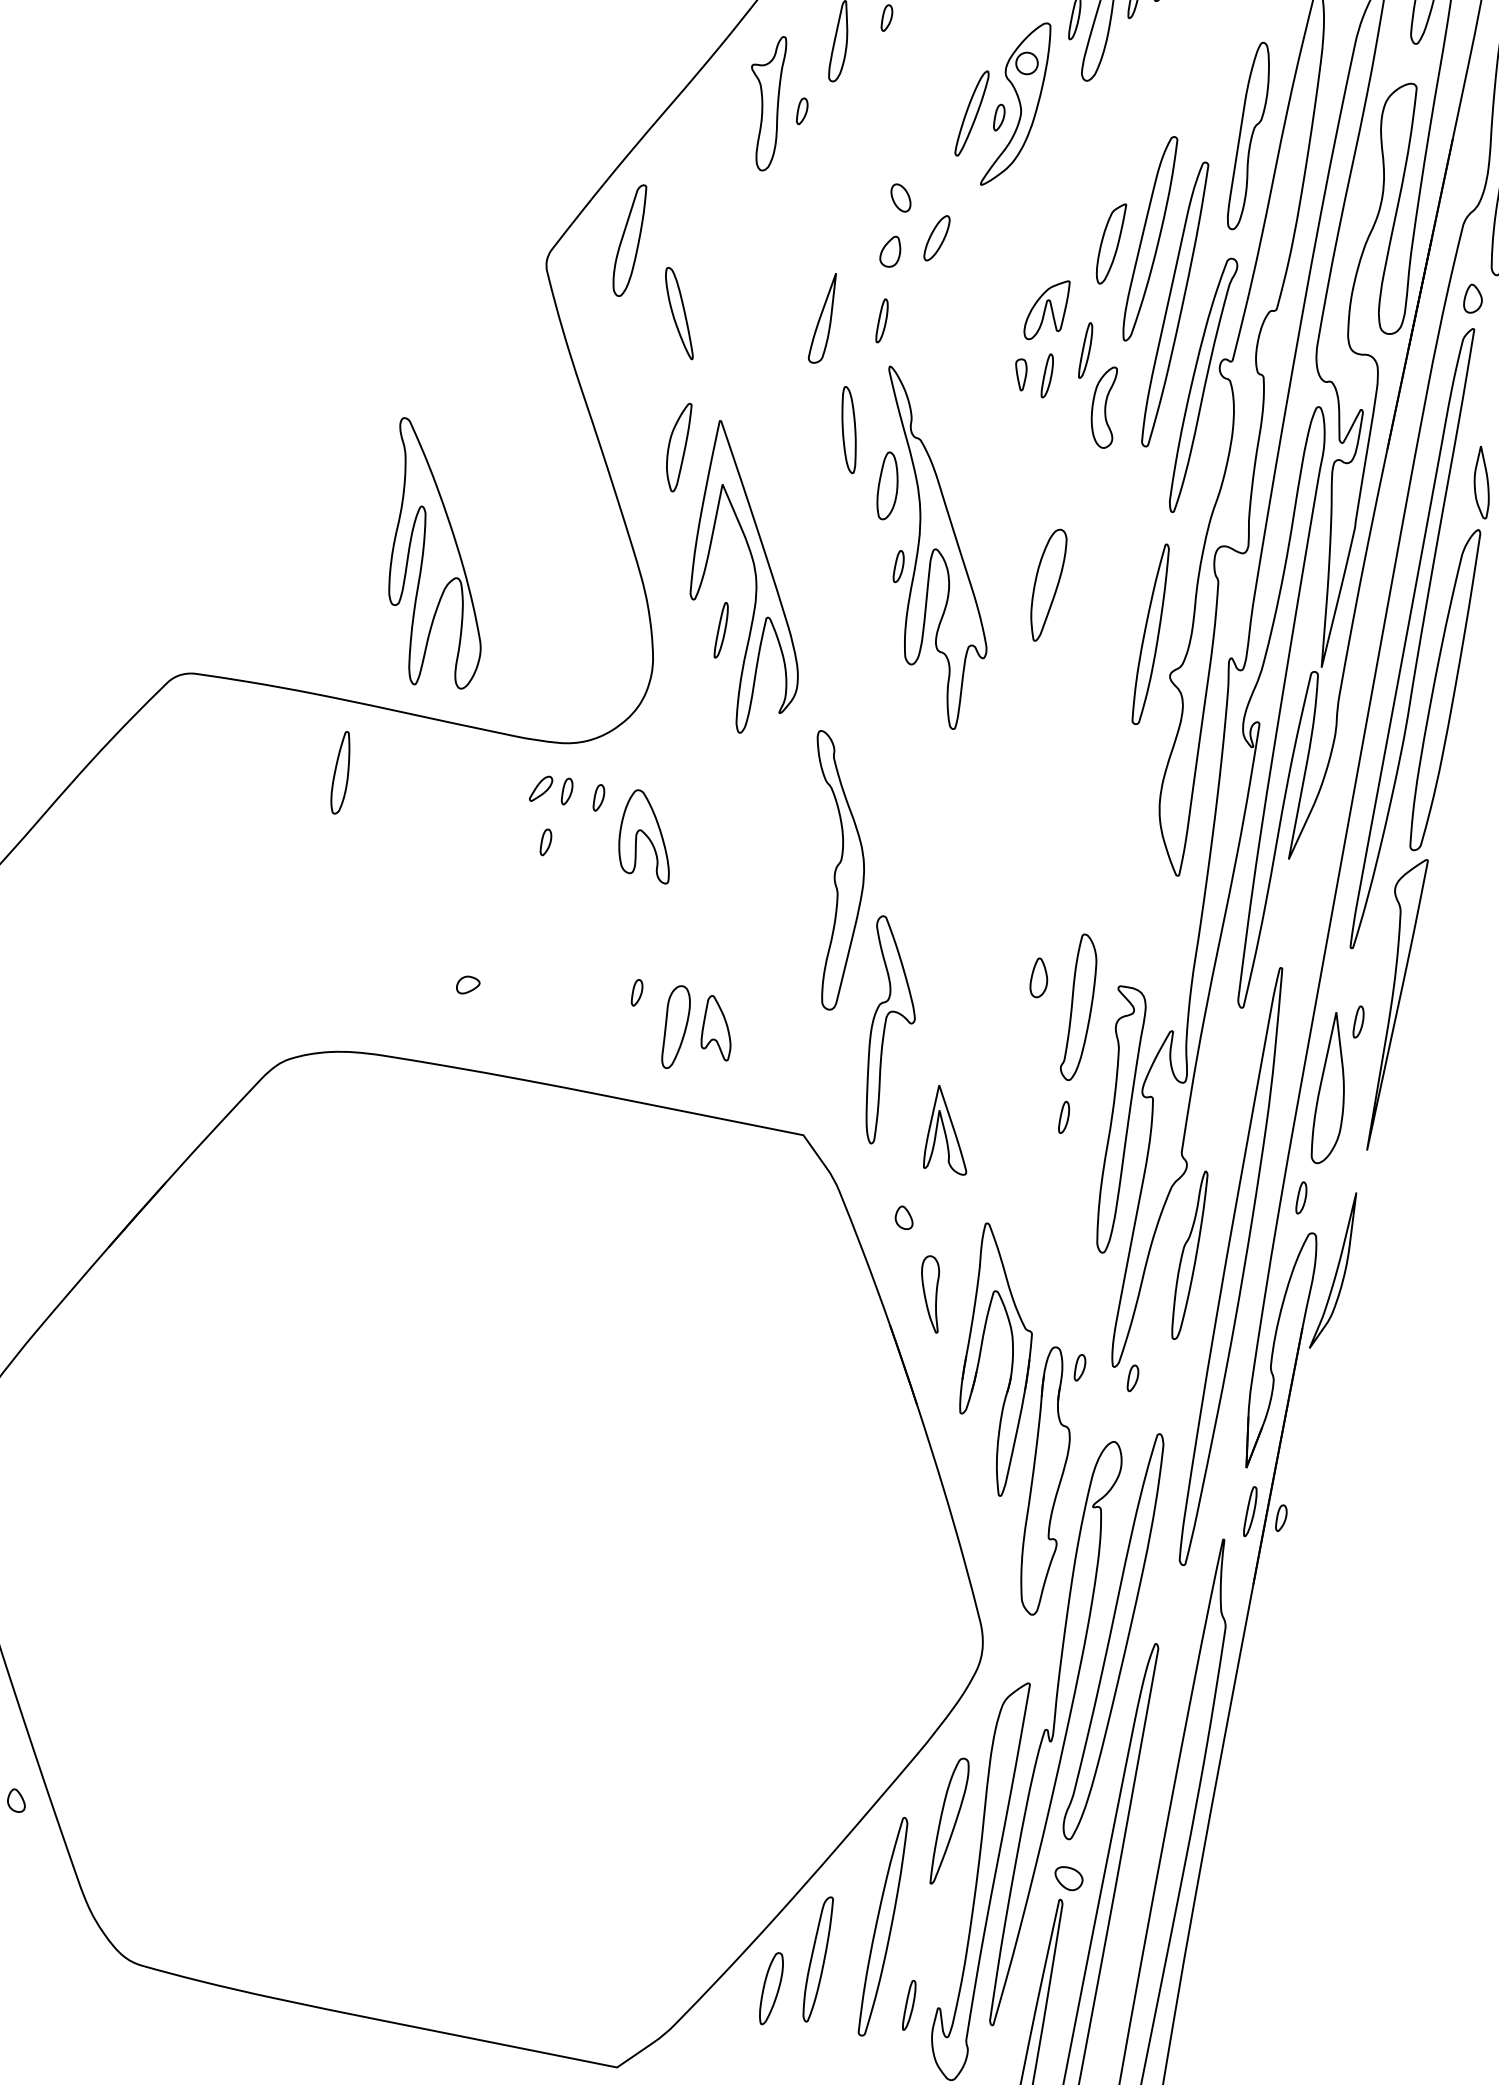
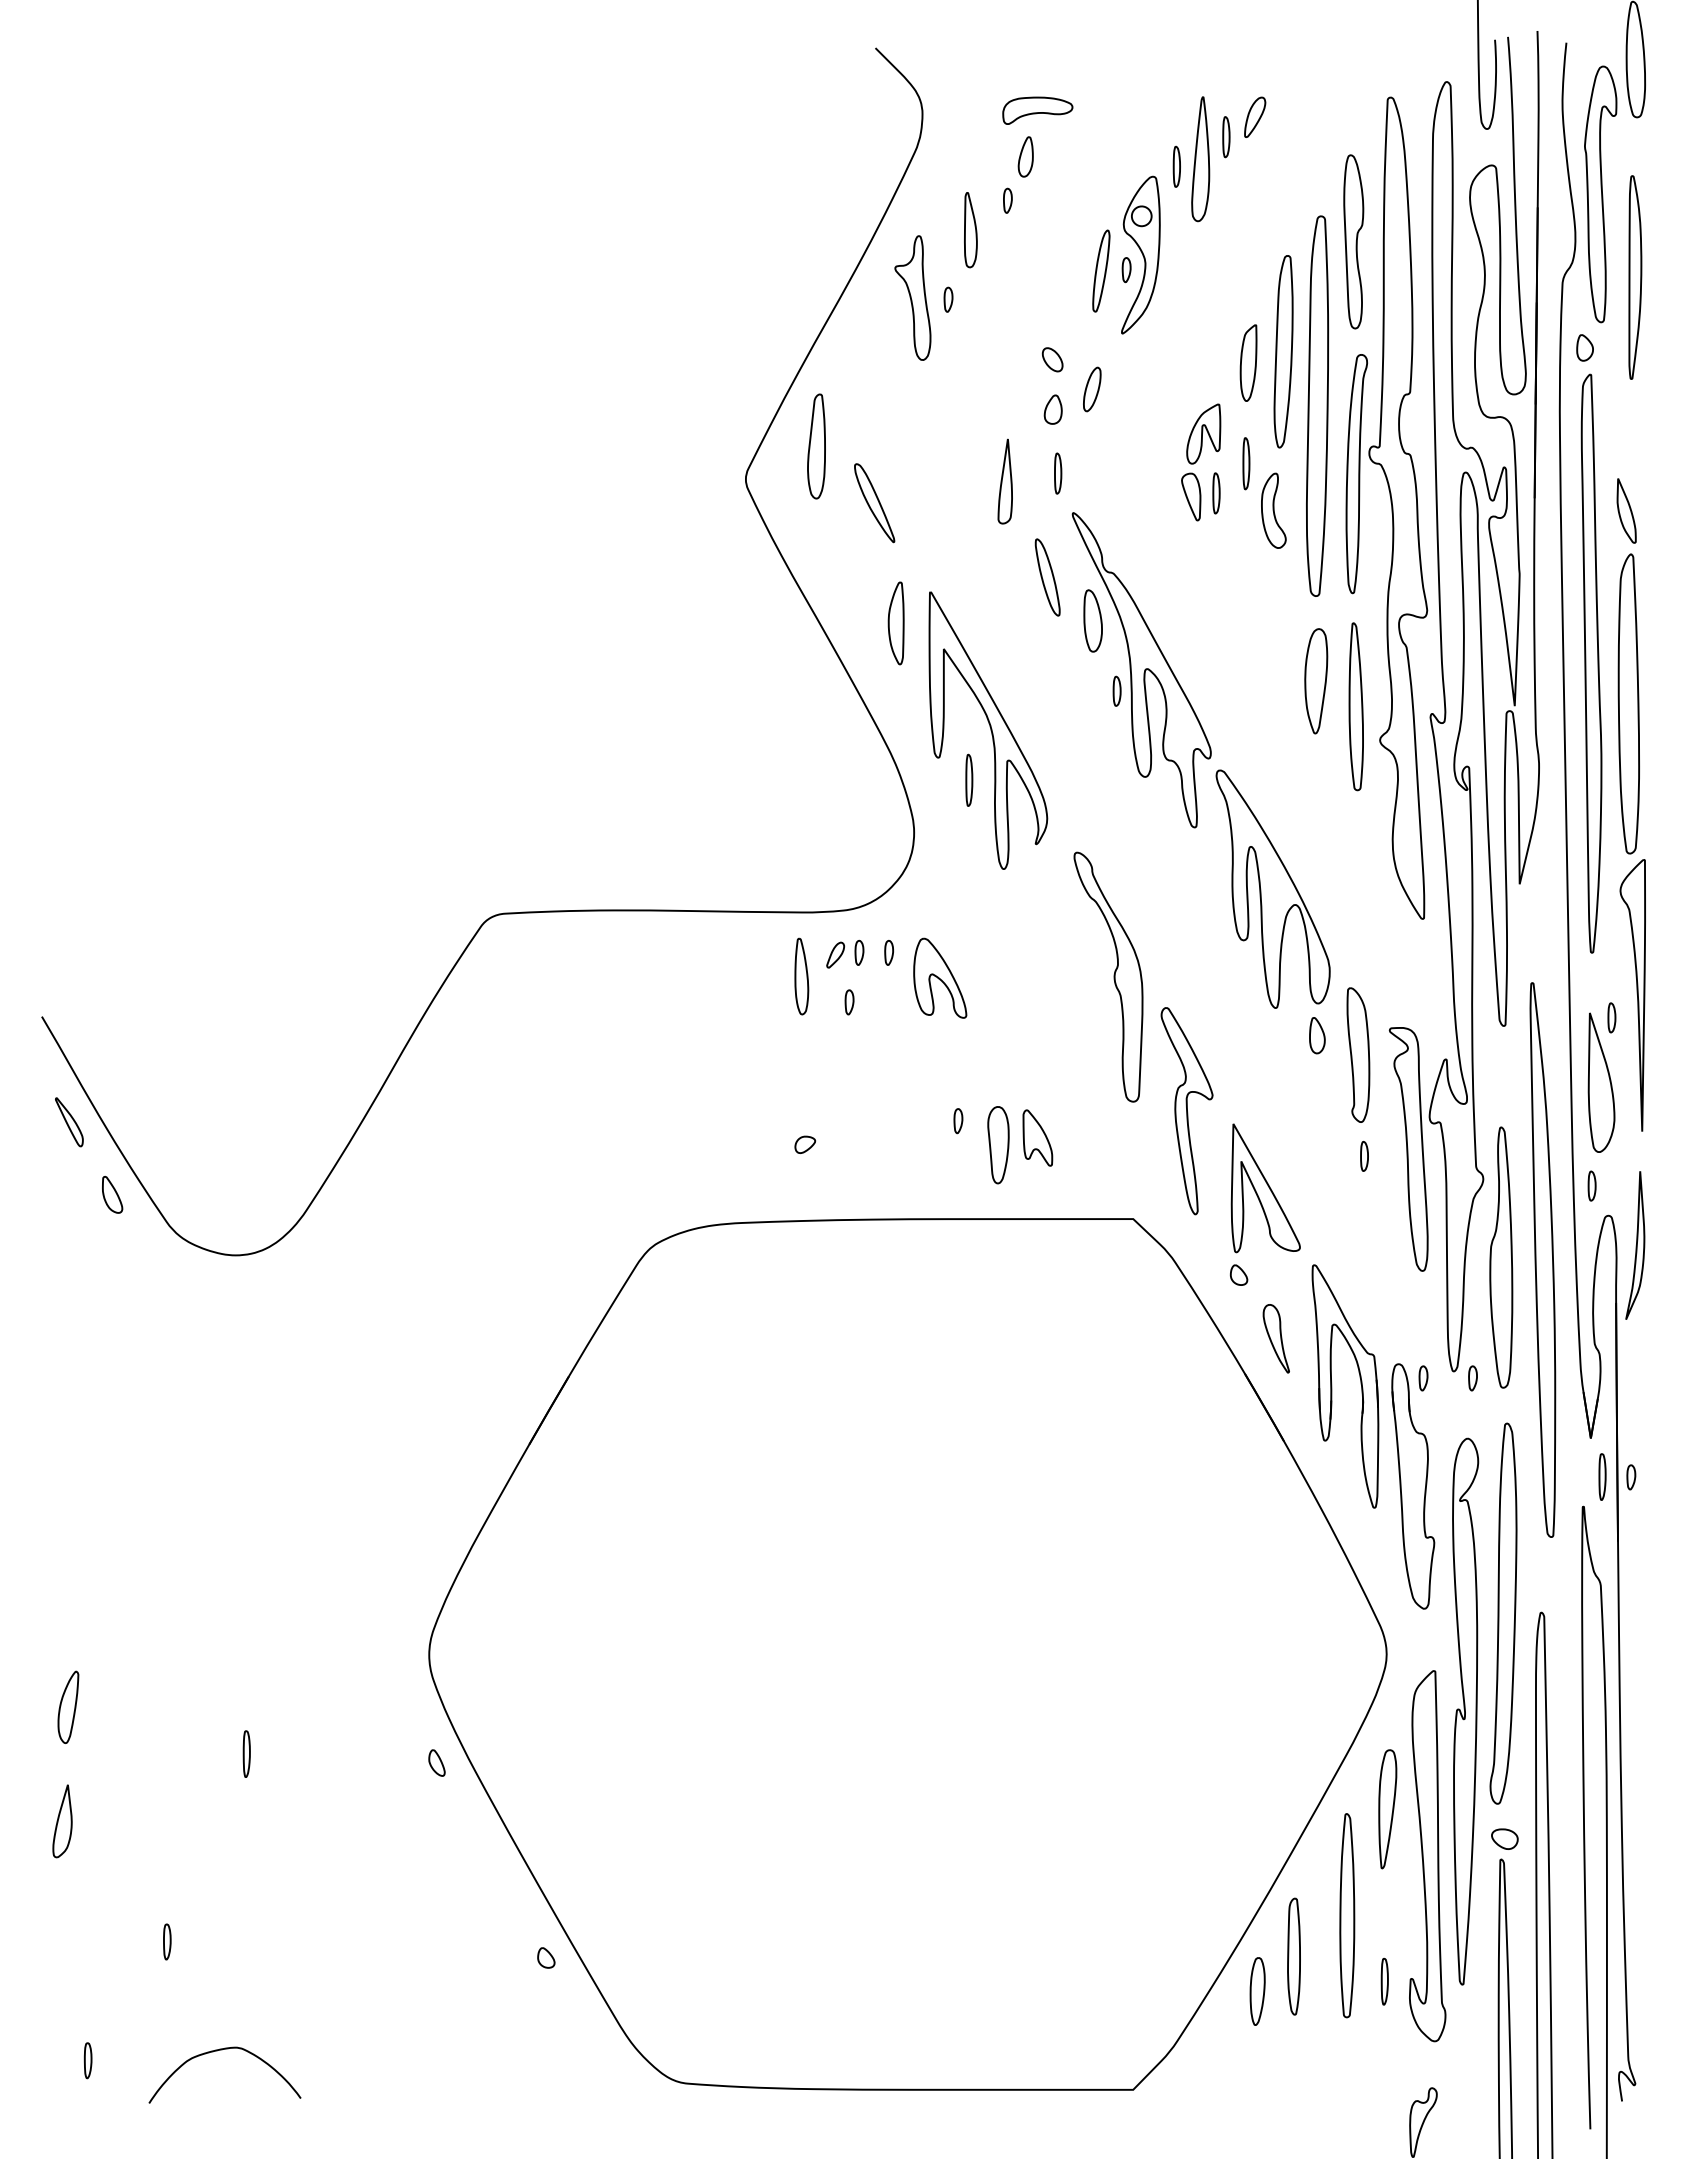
part: (1174, 303) -> (1317, 405), size x1.43
part: (1020, 374) -> (1191, 496), size x1.67
part: (436, 555) -> (1272, 888), moved
part: (1047, 585) -> (1316, 681), moved
part: (341, 772) -> (801, 976), moved
part: (951, 1130) -> (1265, 1188), size x1.67
part: (1189, 1255) -> (1501, 1257), size x1.67

